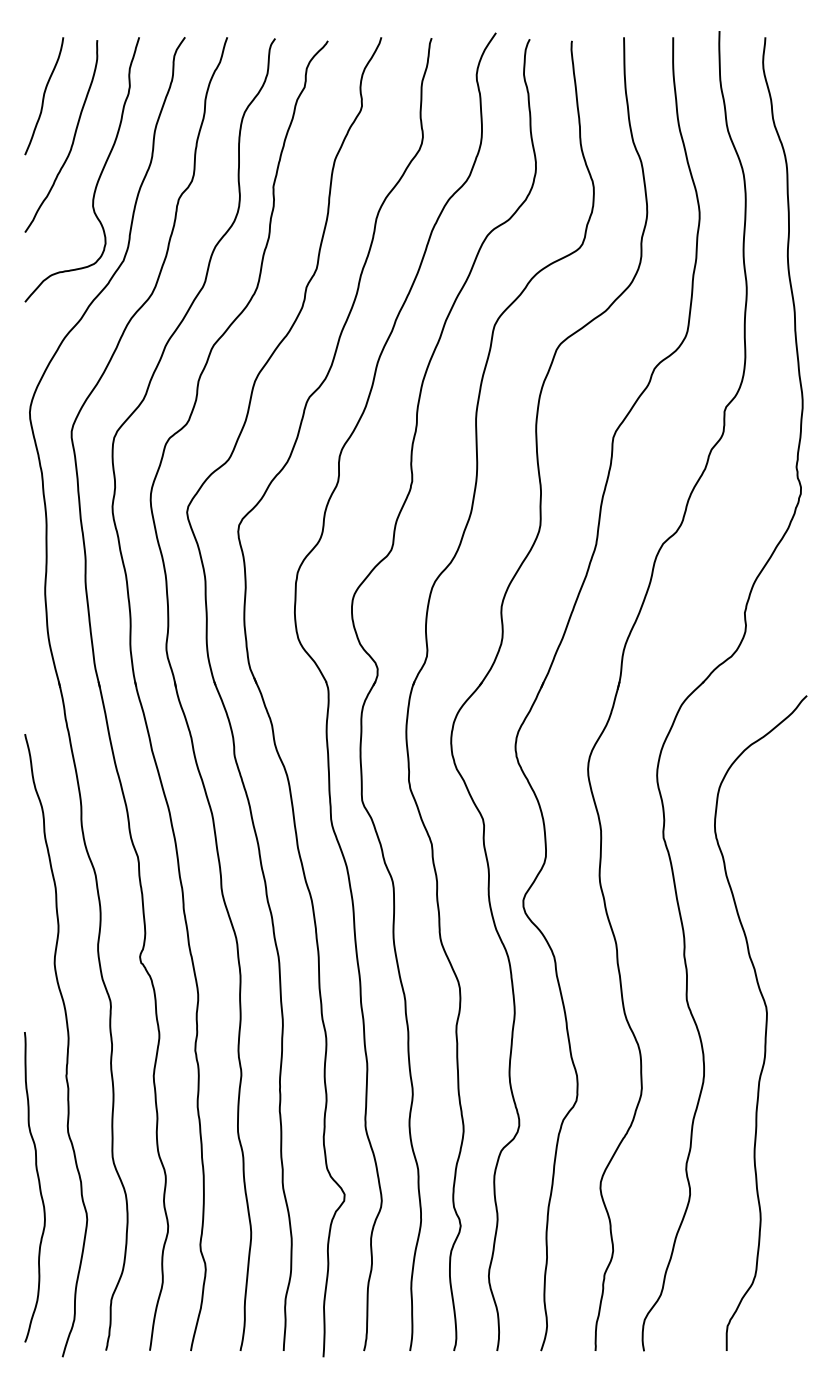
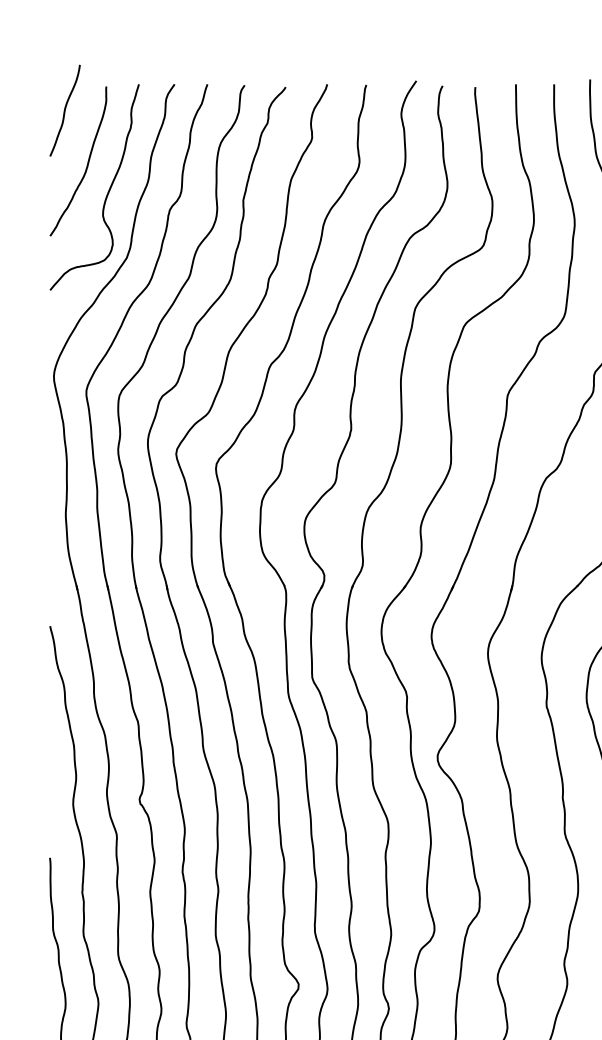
curve: (44, 96) -> (65, 110), moved

